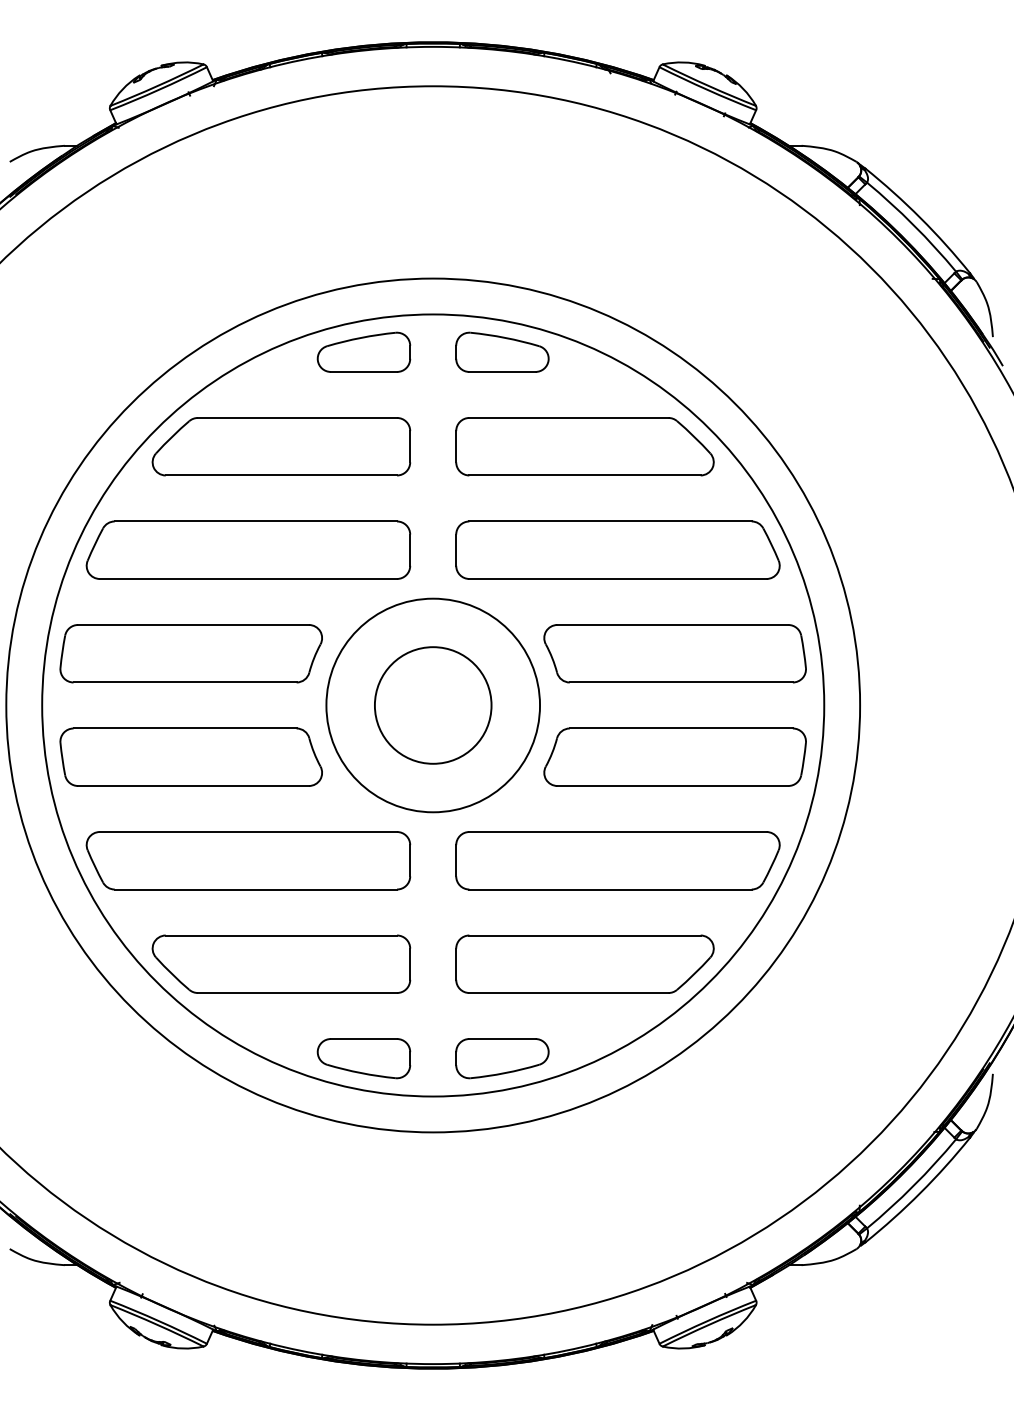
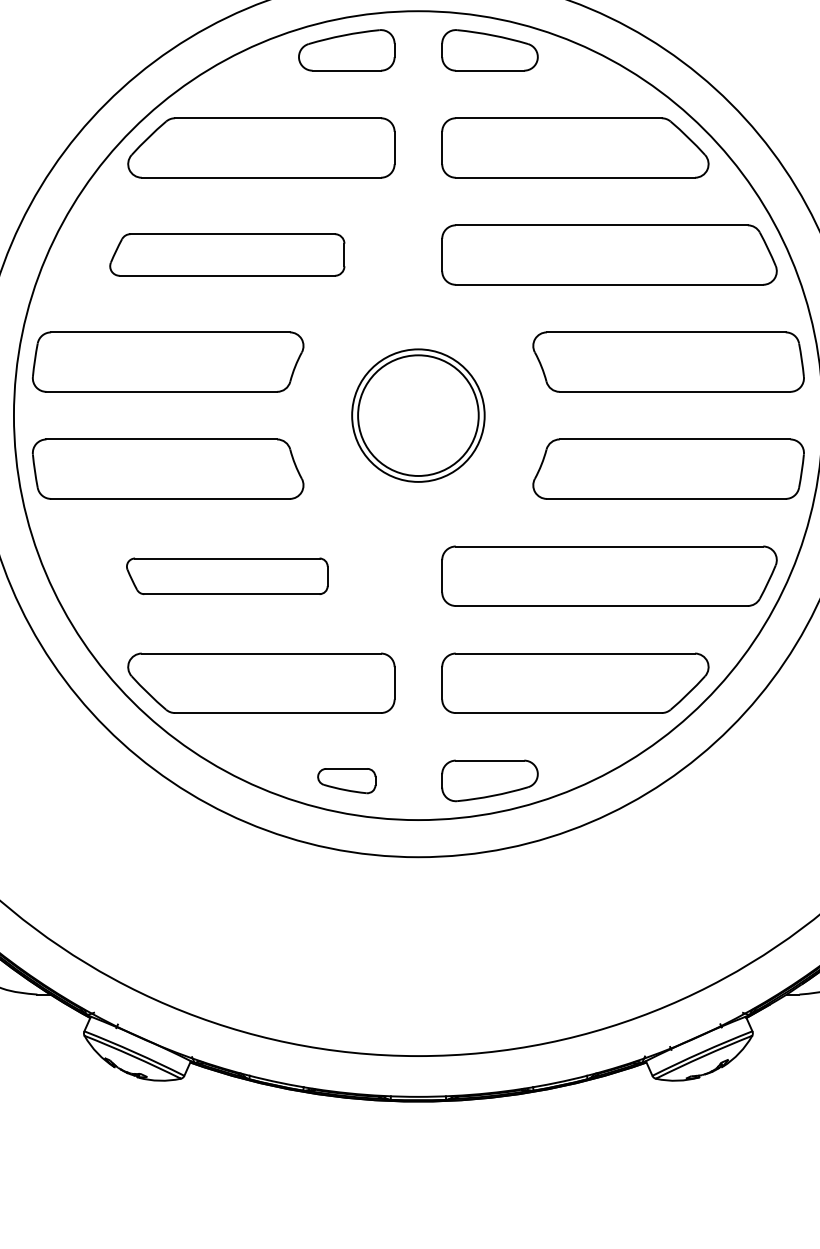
part: (248, 549) -> (227, 254), size x0.7
circle: (433, 705) -> (418, 415), size x0.6
part: (248, 860) -> (227, 575), size x0.6
part: (363, 1058) -> (346, 780), size x0.6

